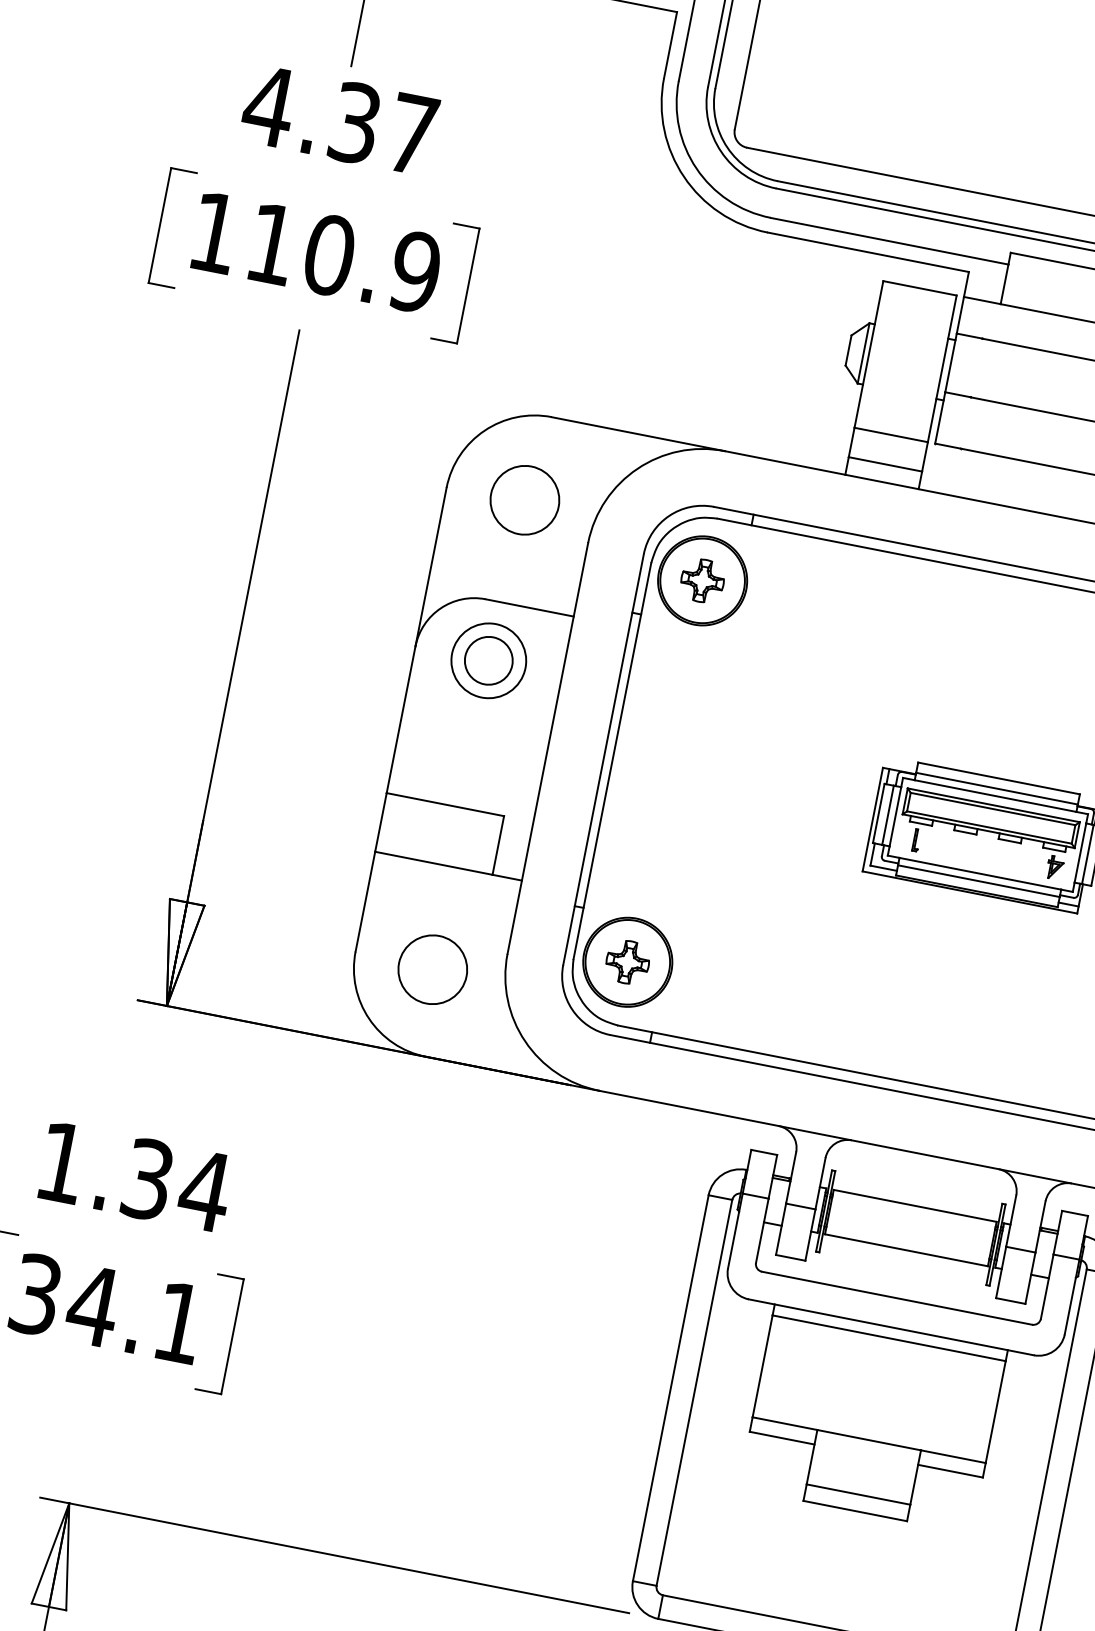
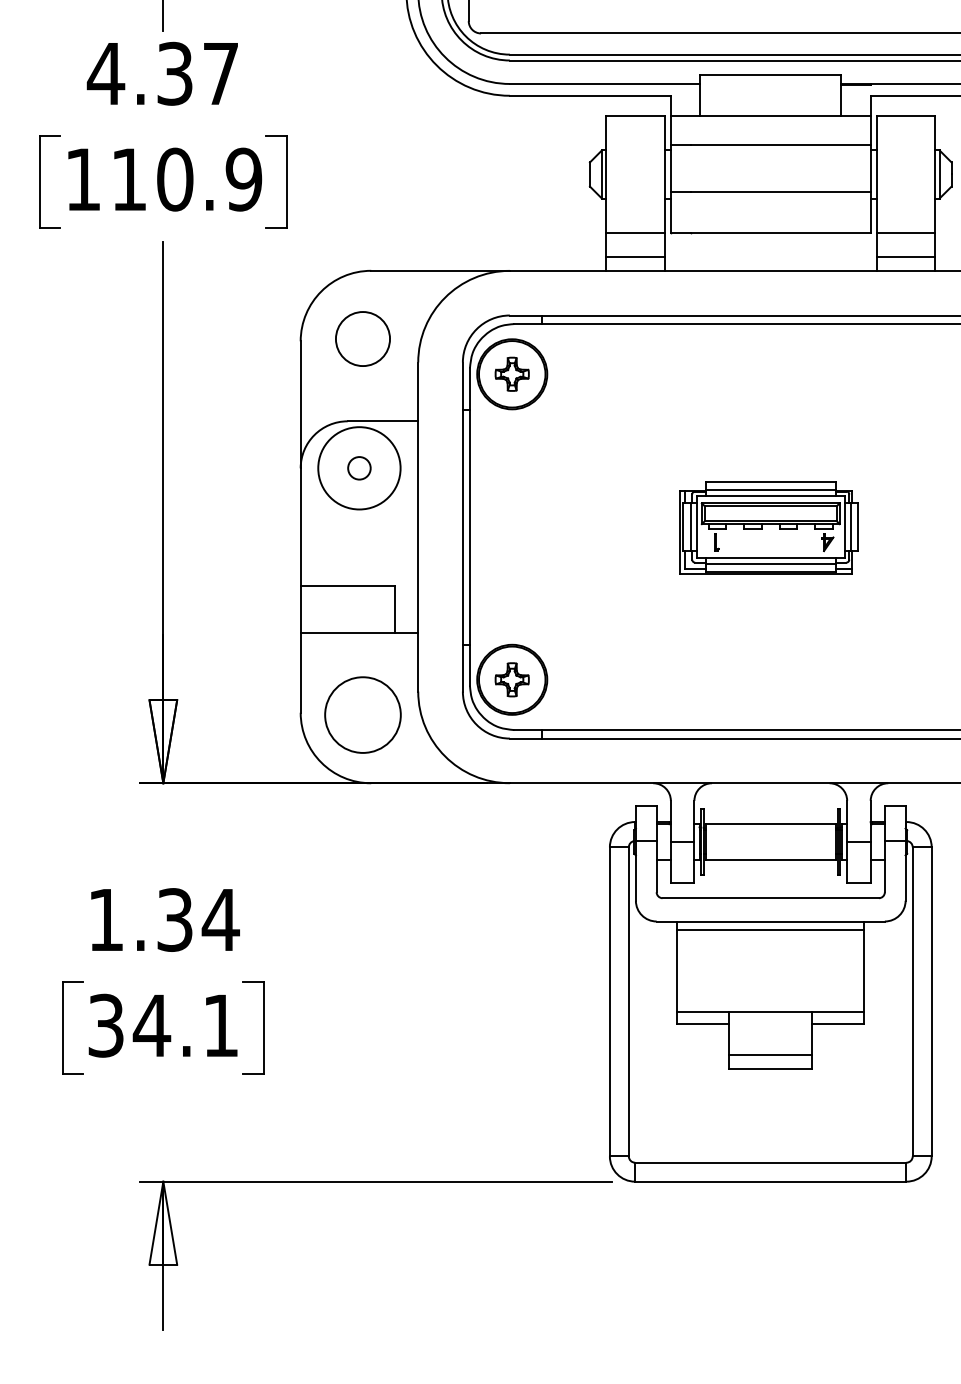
circle: (489, 659) -> (359, 467), size x1.4
circle: (488, 661) -> (359, 468), size x0.6
circle: (432, 970) -> (362, 715), size x1.4

